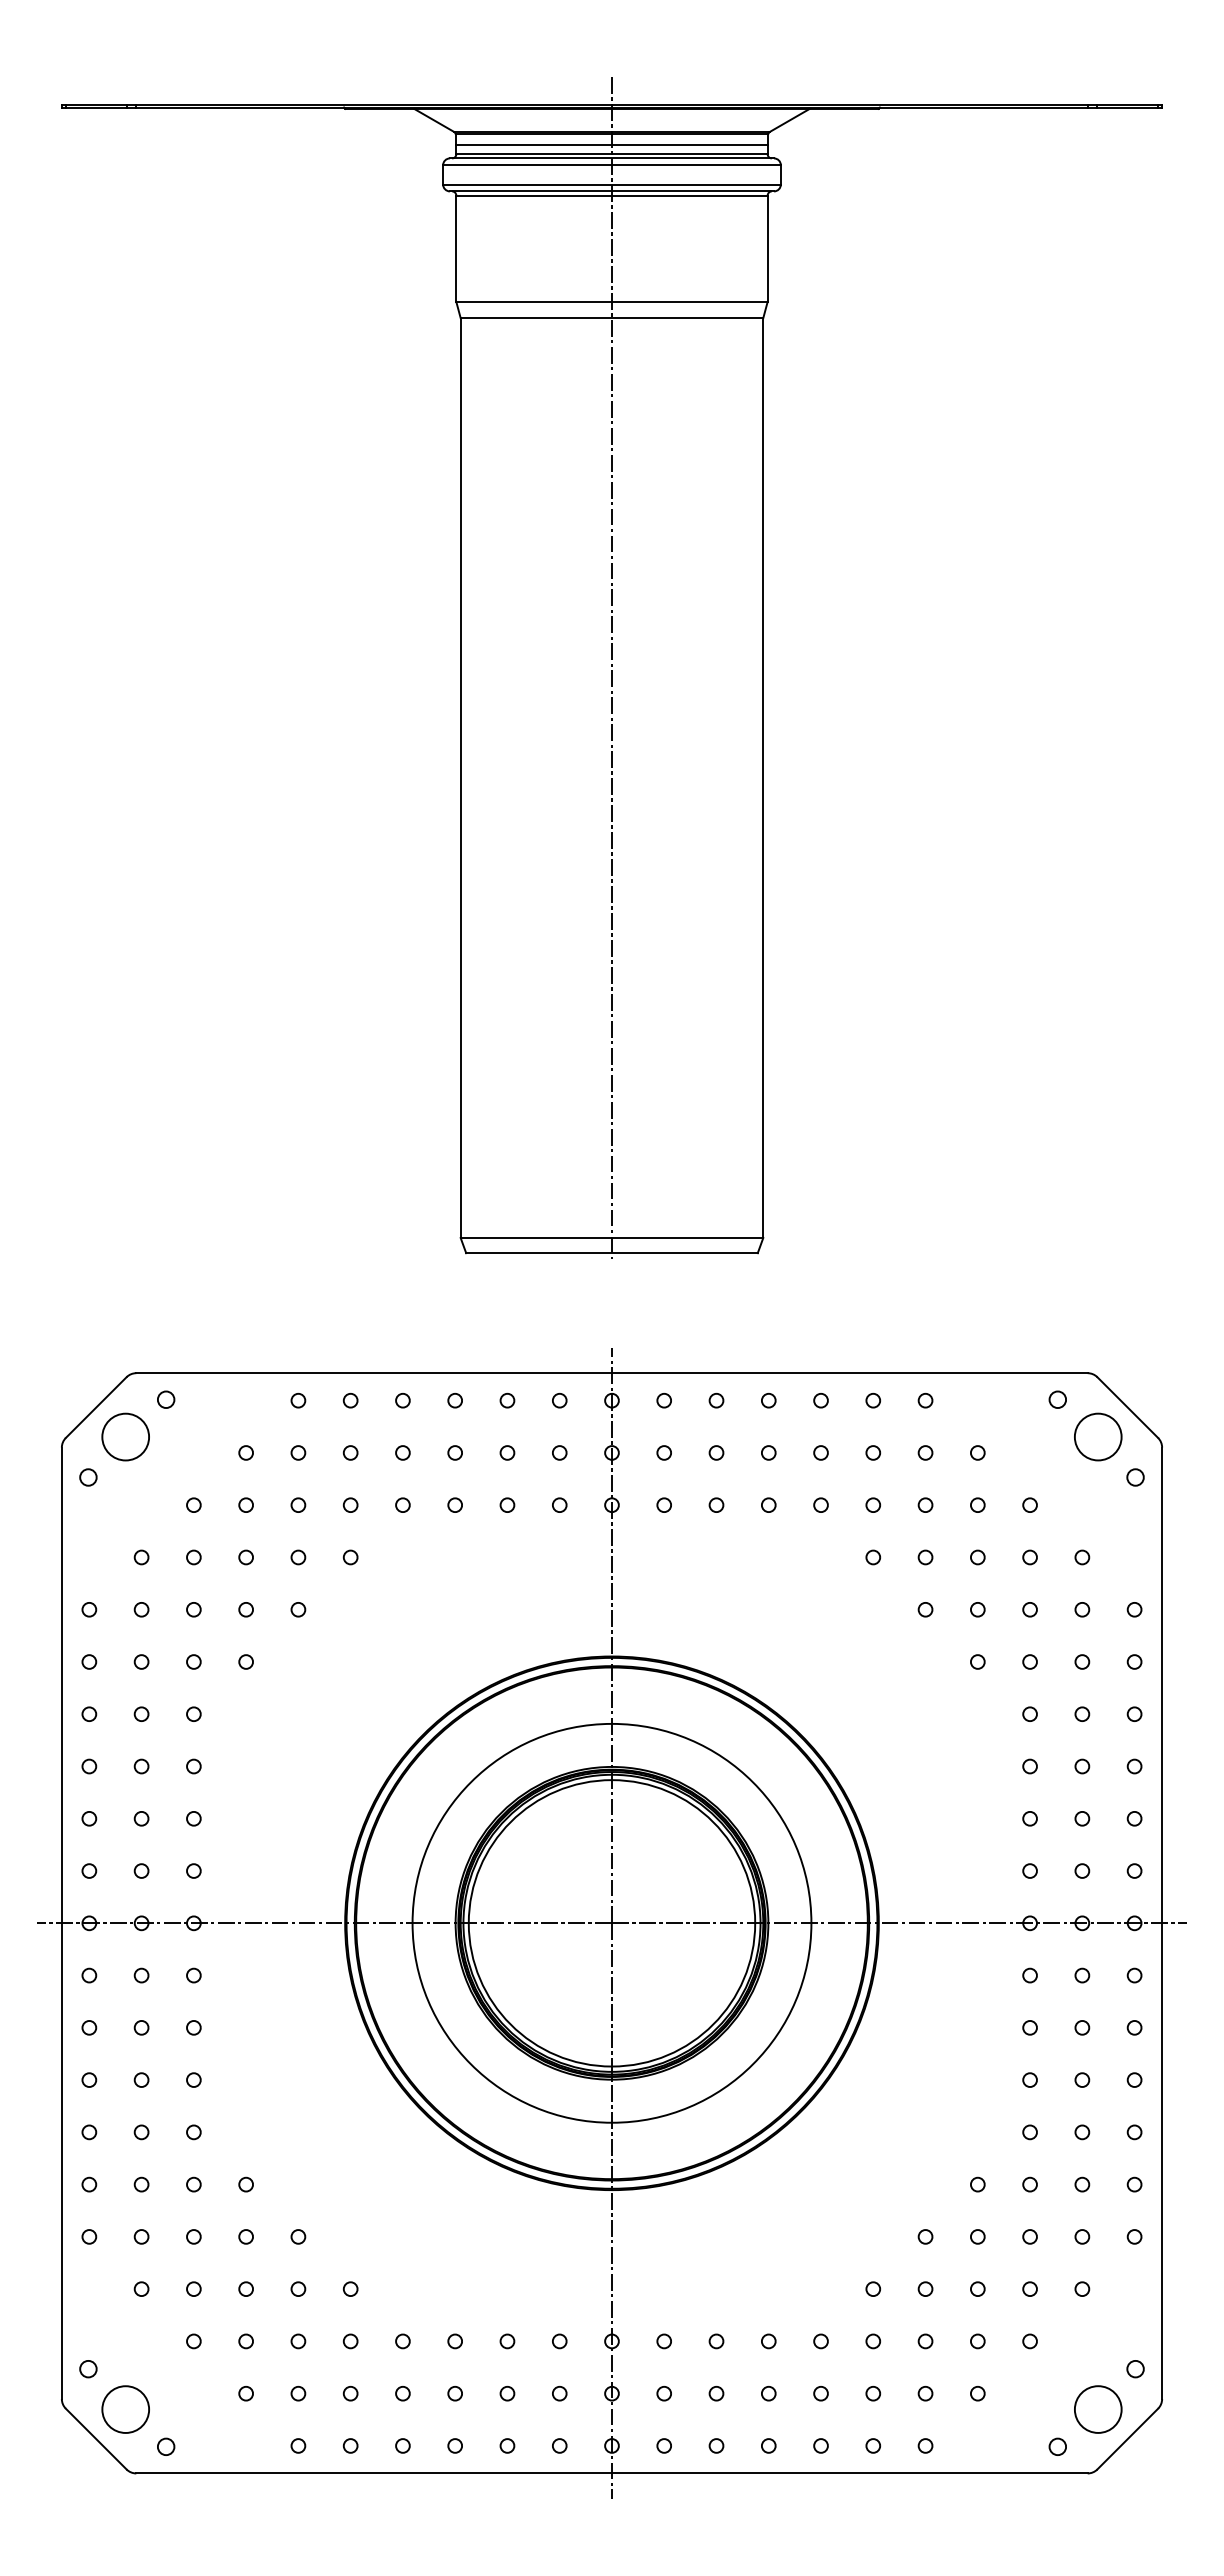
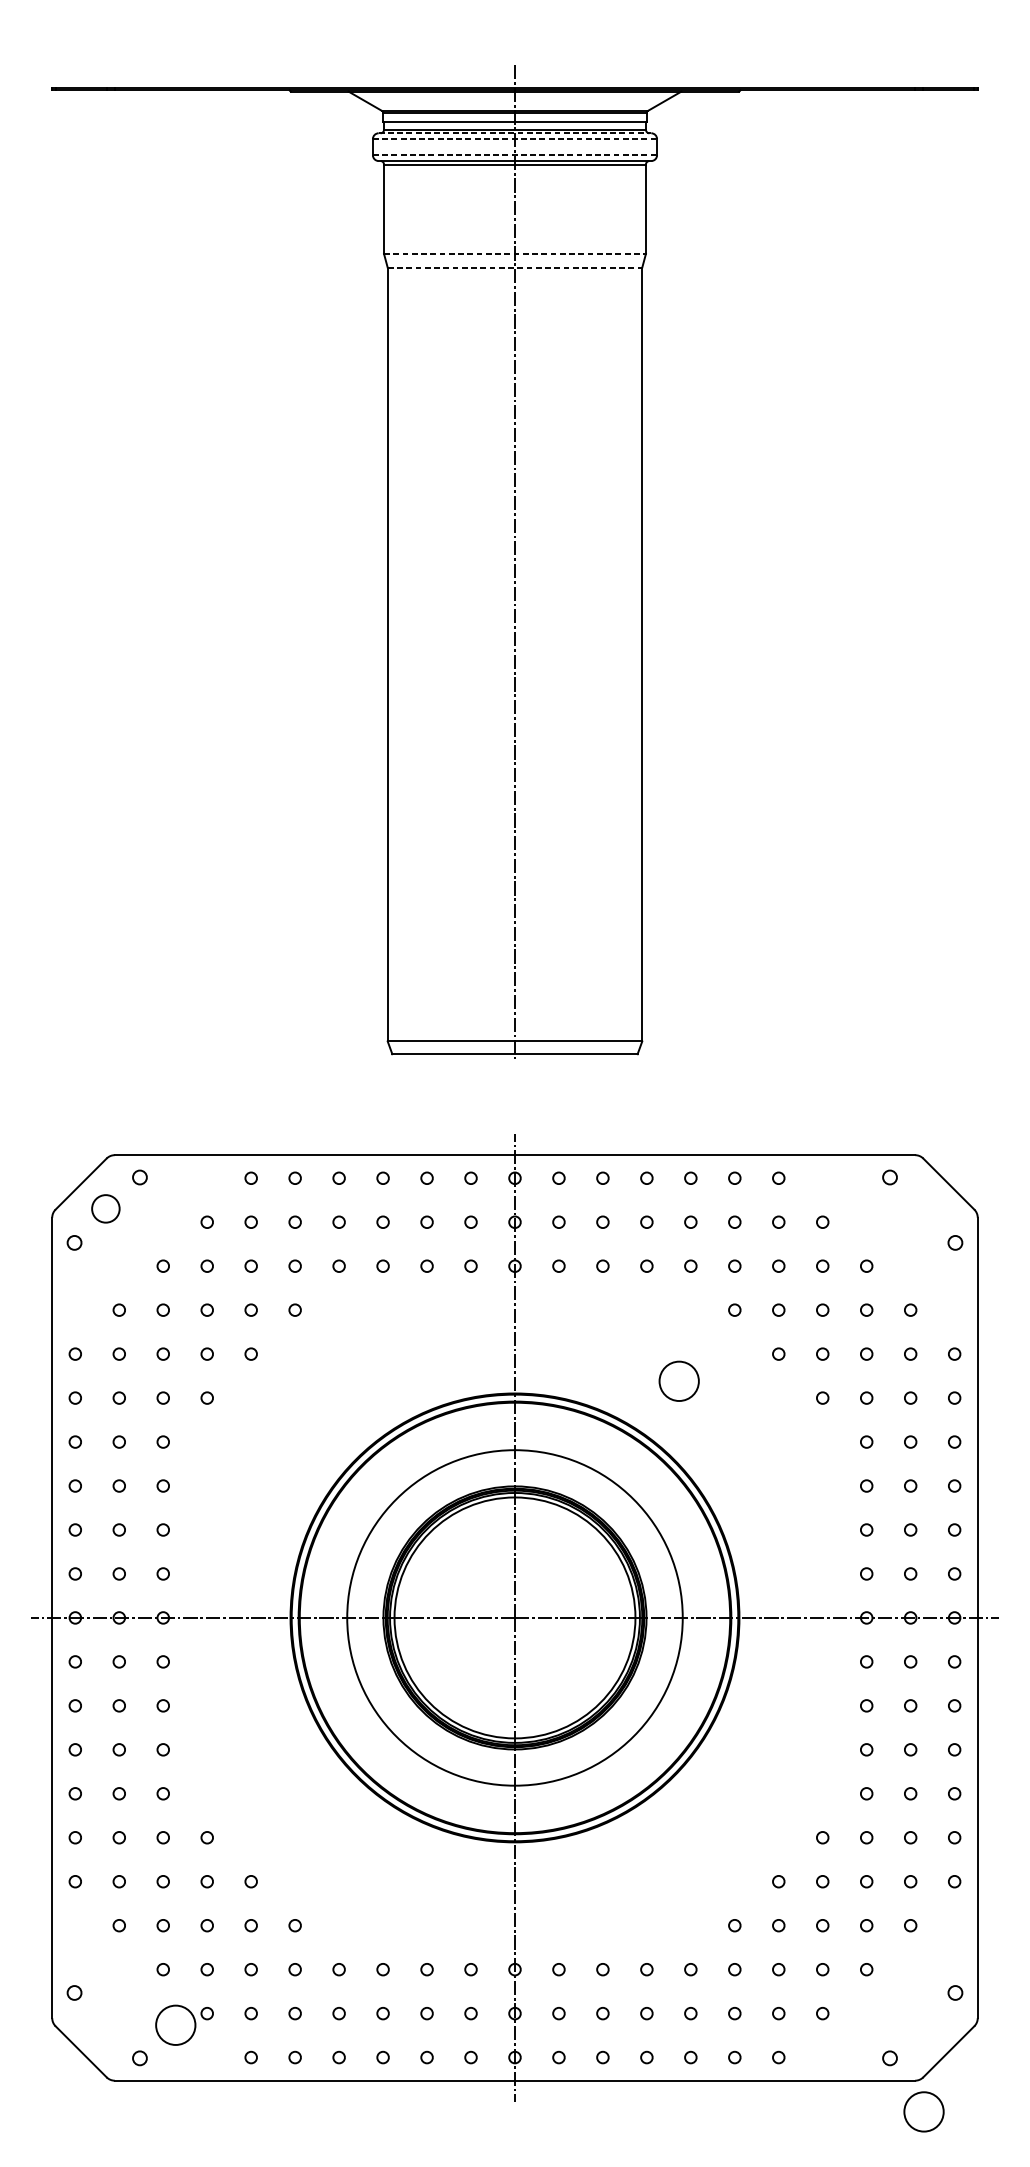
line: (612, 158) -> (515, 133), solid -> dashed
line: (611, 165) -> (514, 139), solid -> dashed
line: (611, 184) -> (514, 155), solid -> dashed
line: (611, 301) -> (514, 253), solid -> dashed
line: (612, 318) -> (515, 267), solid -> dashed
circle: (125, 1436) -> (105, 1208), size x0.7
circle: (1098, 1436) -> (679, 1380), moved
circle: (125, 2409) -> (175, 2025), moved
circle: (1098, 2409) -> (924, 2111), moved

